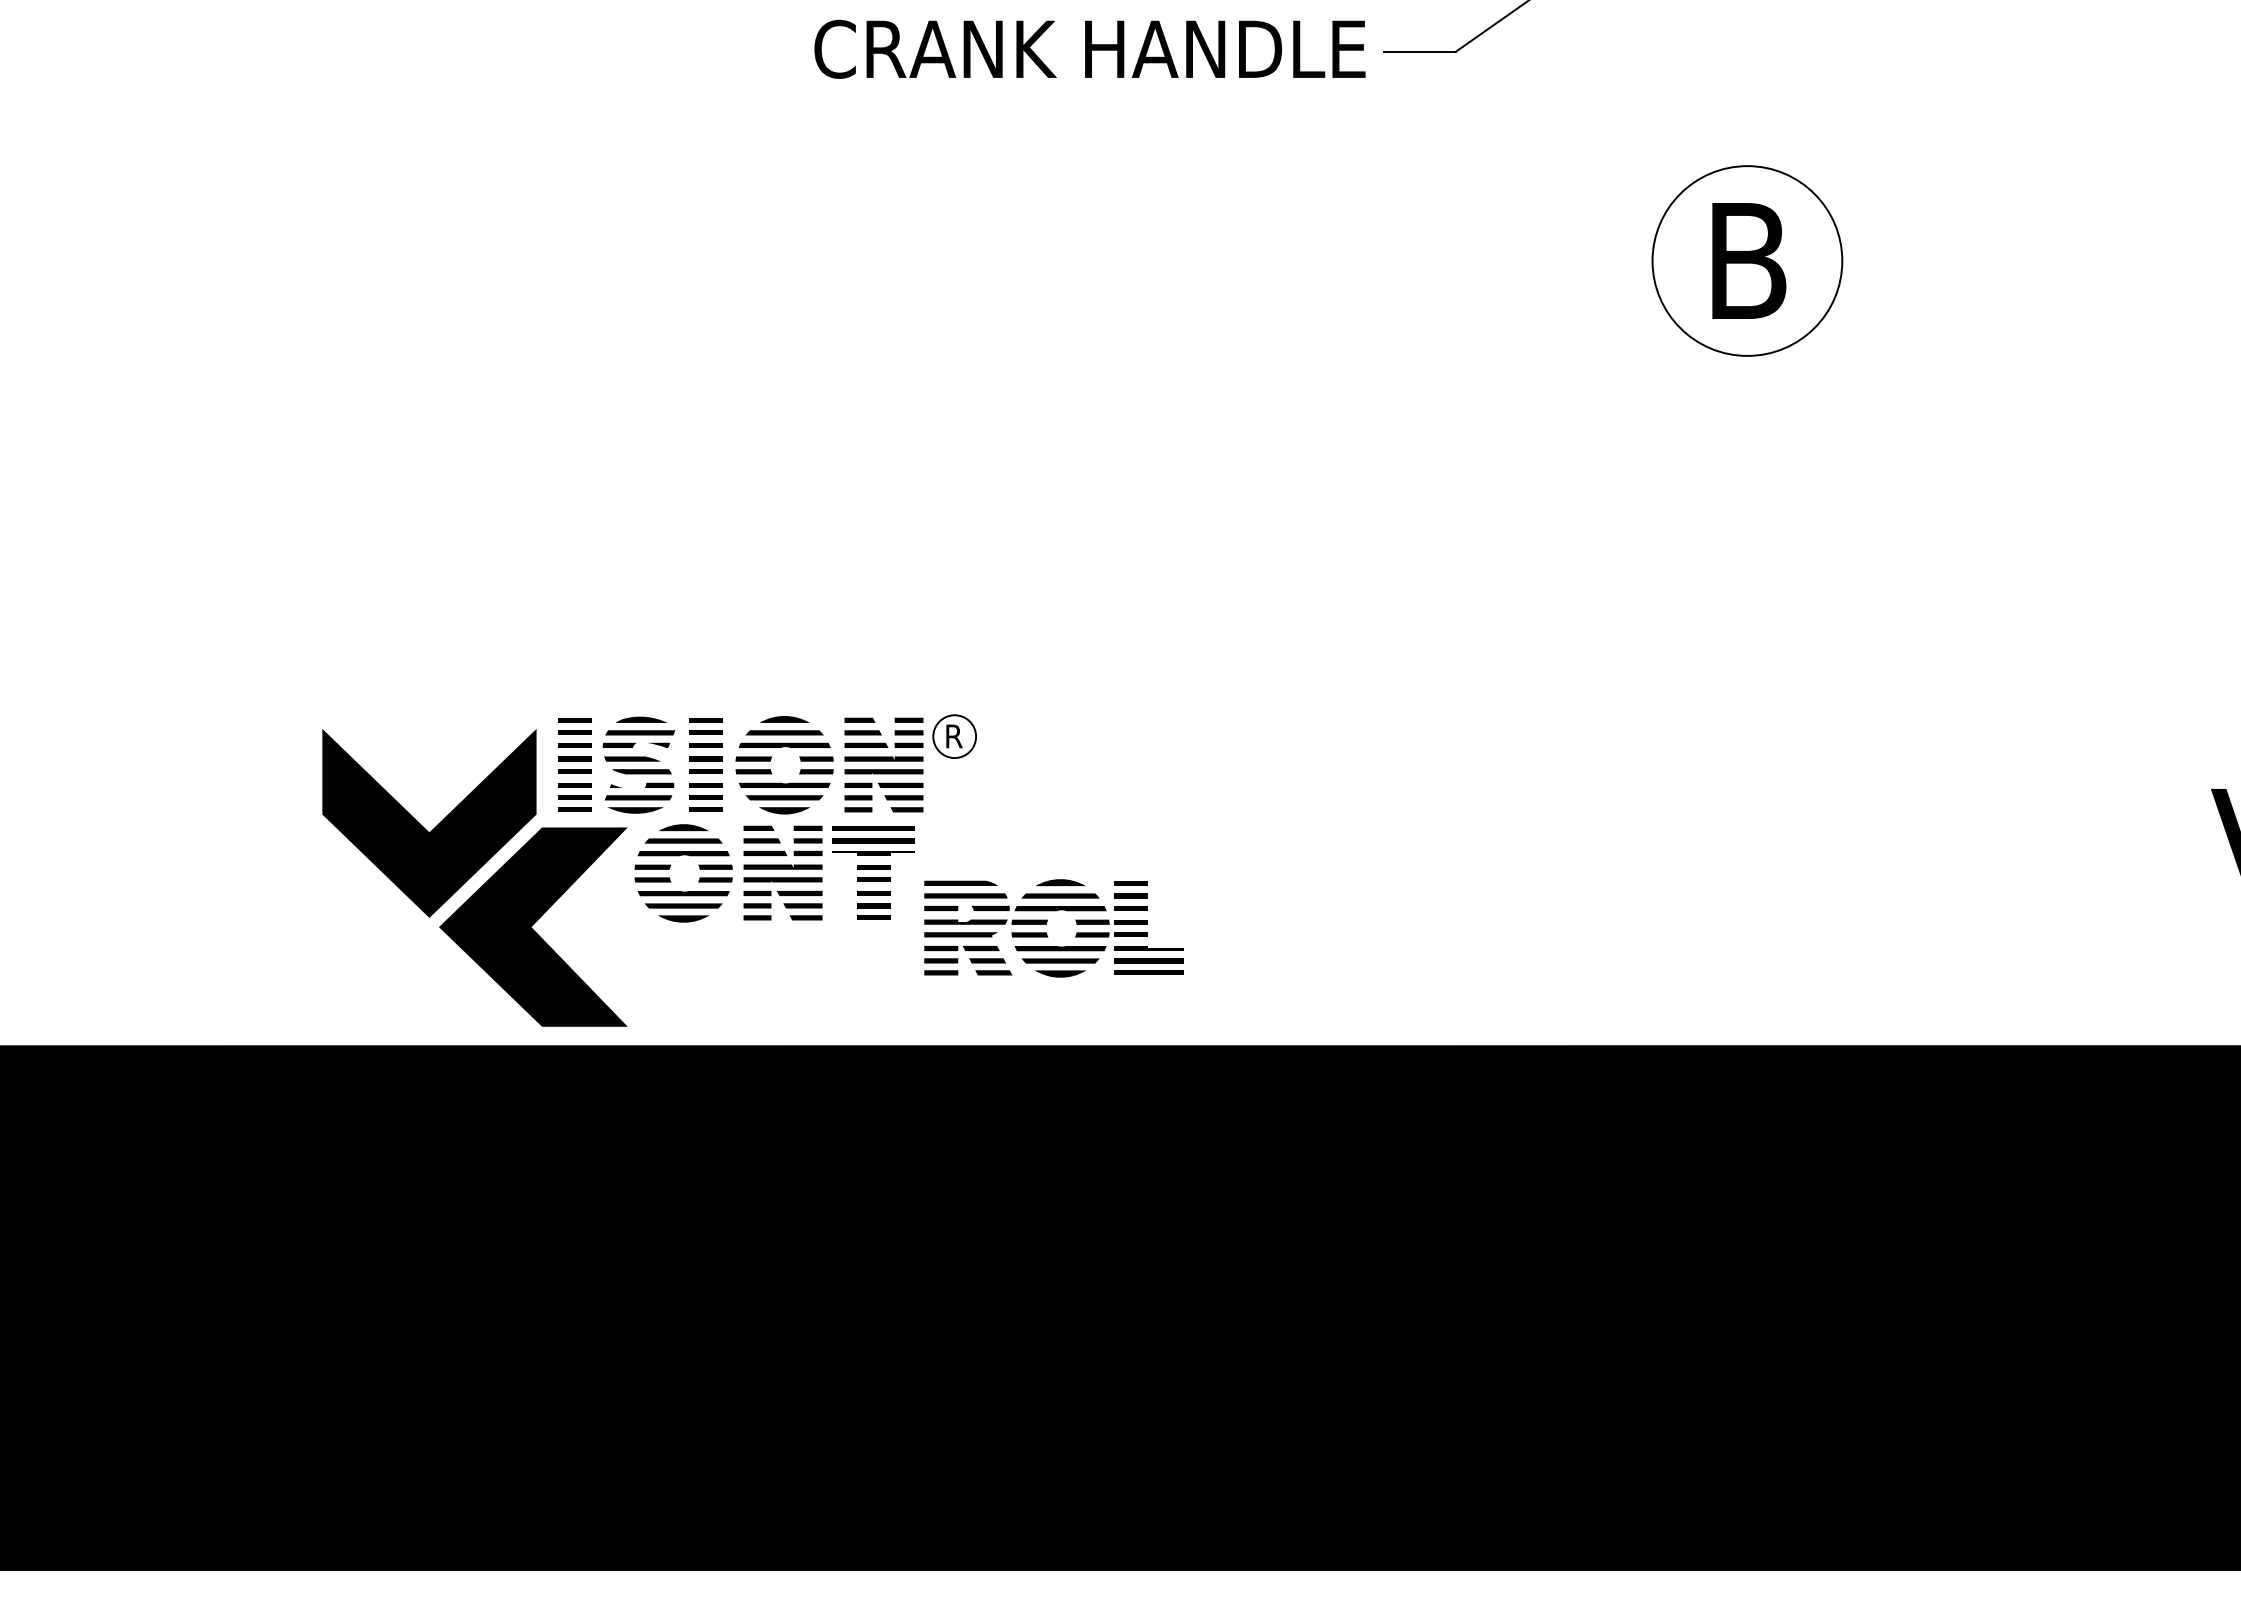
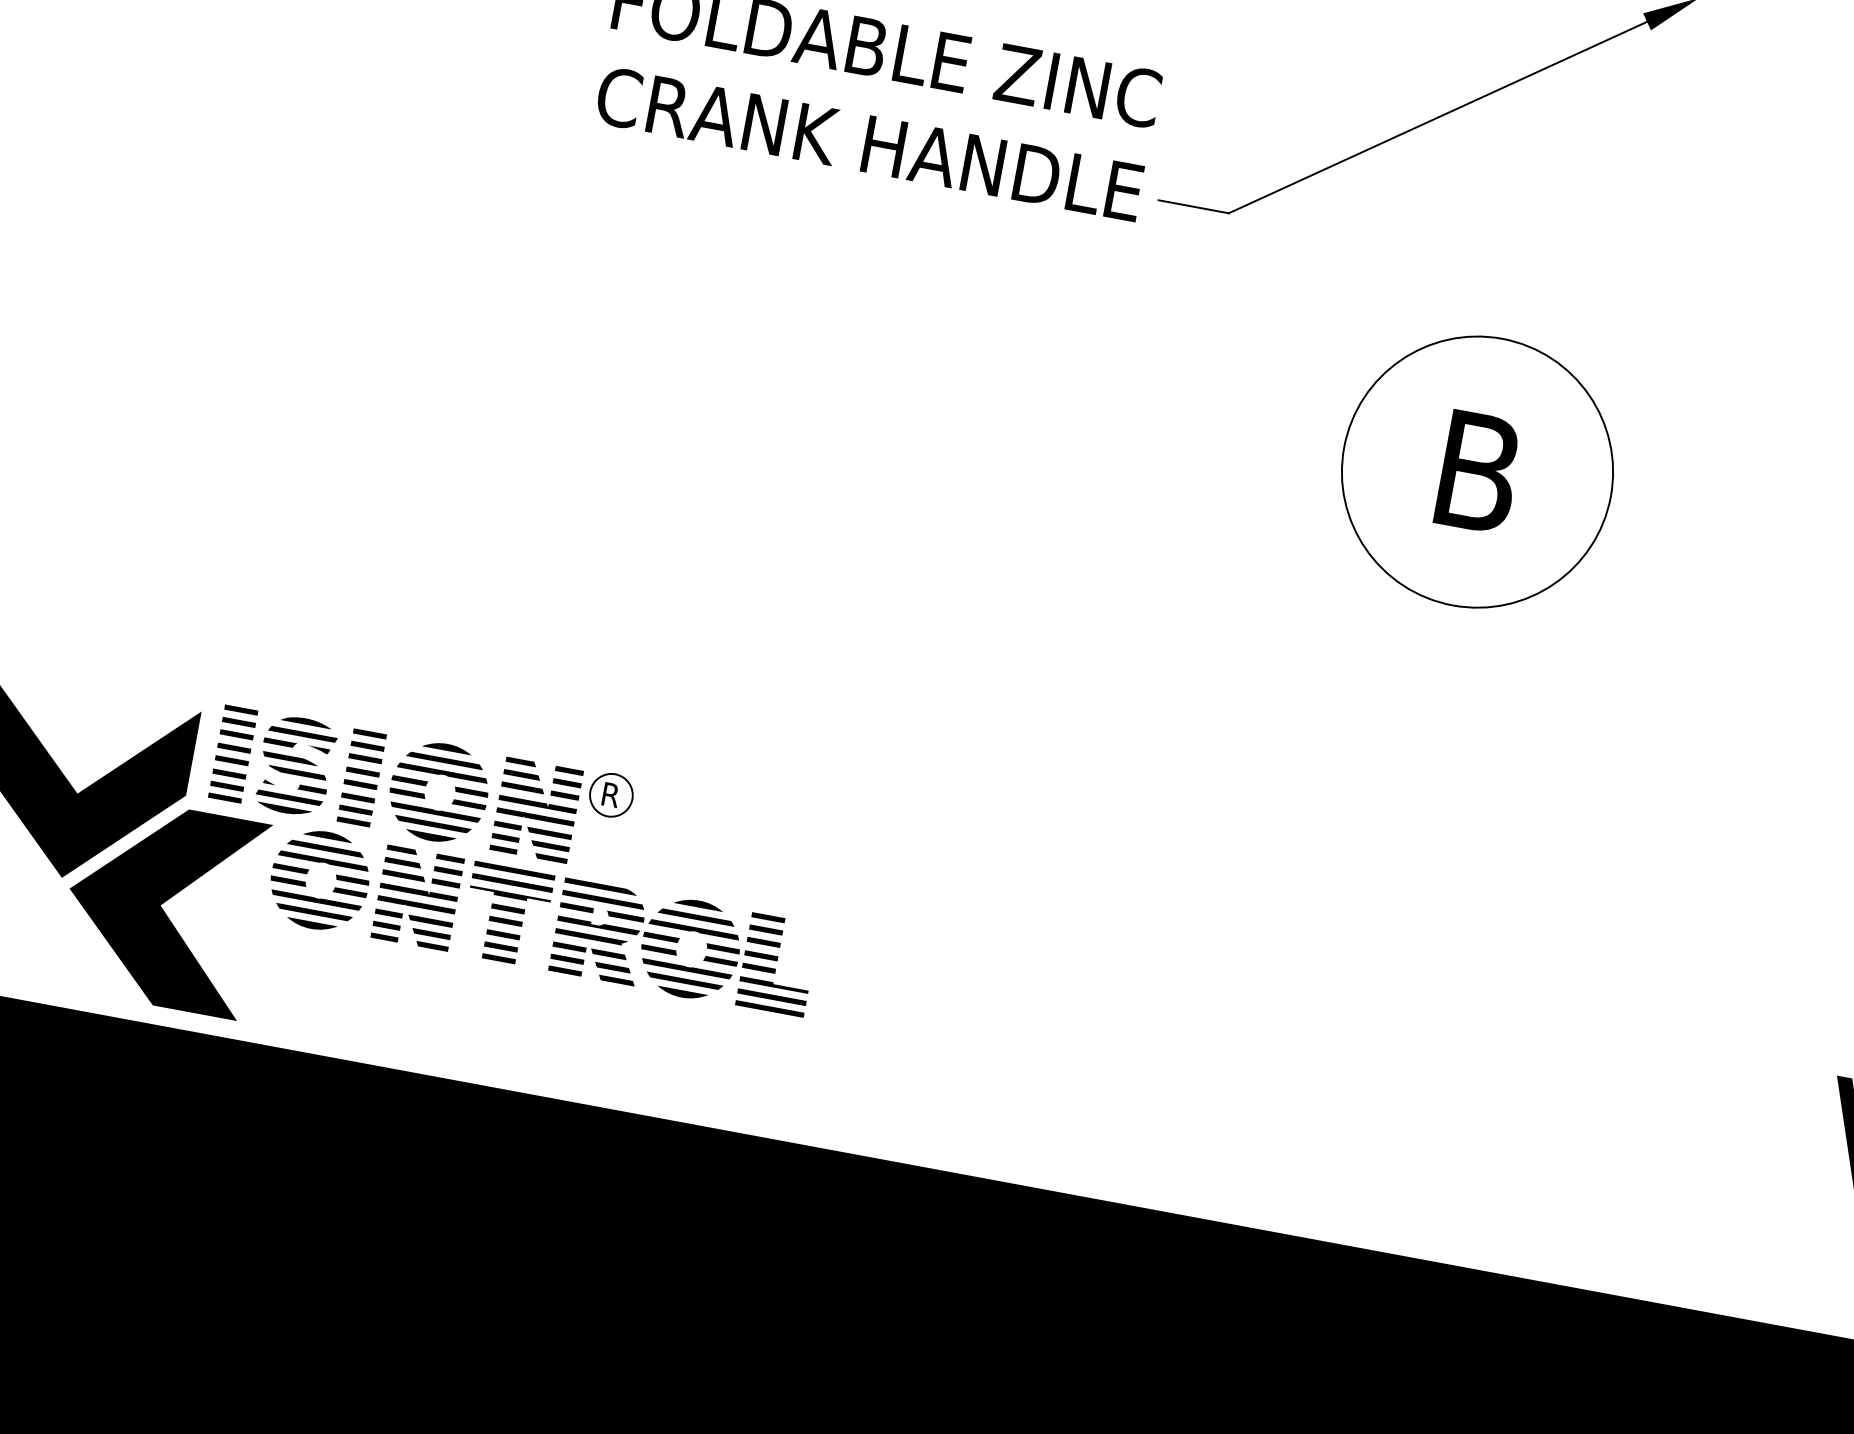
circle: (1746, 260) -> (1476, 471), size x1.43
part: (1046, 924) -> (677, 942), moved

